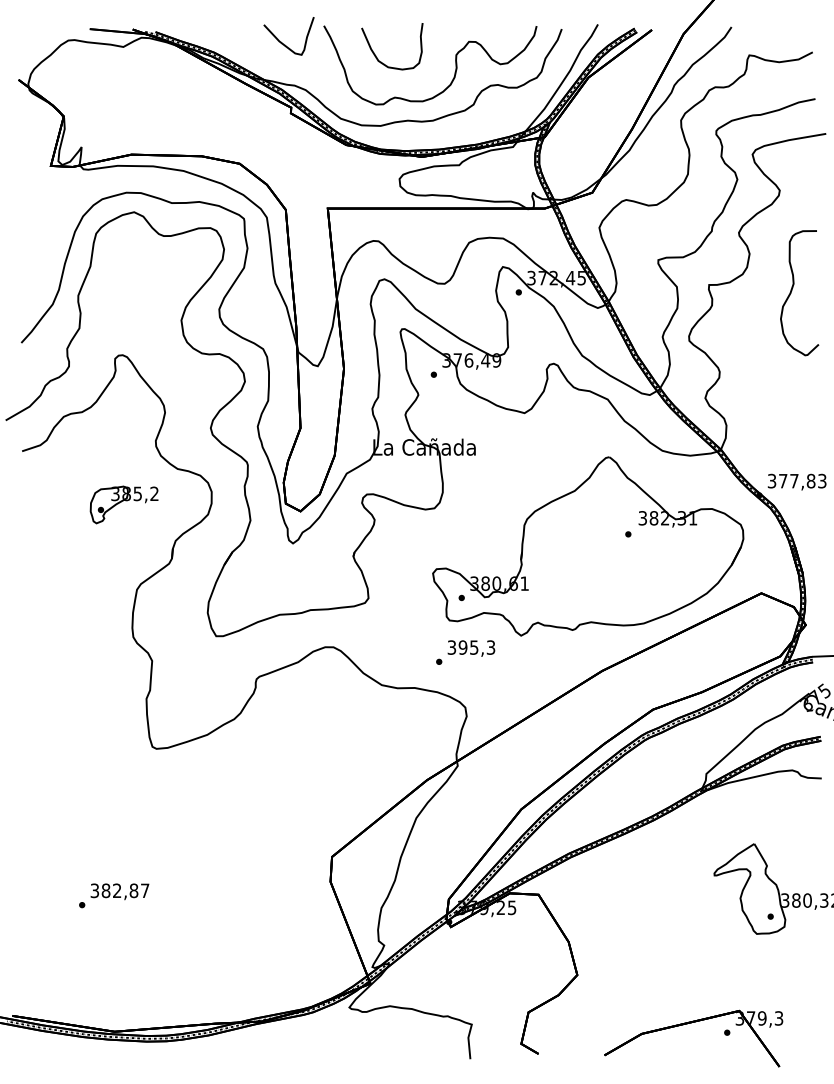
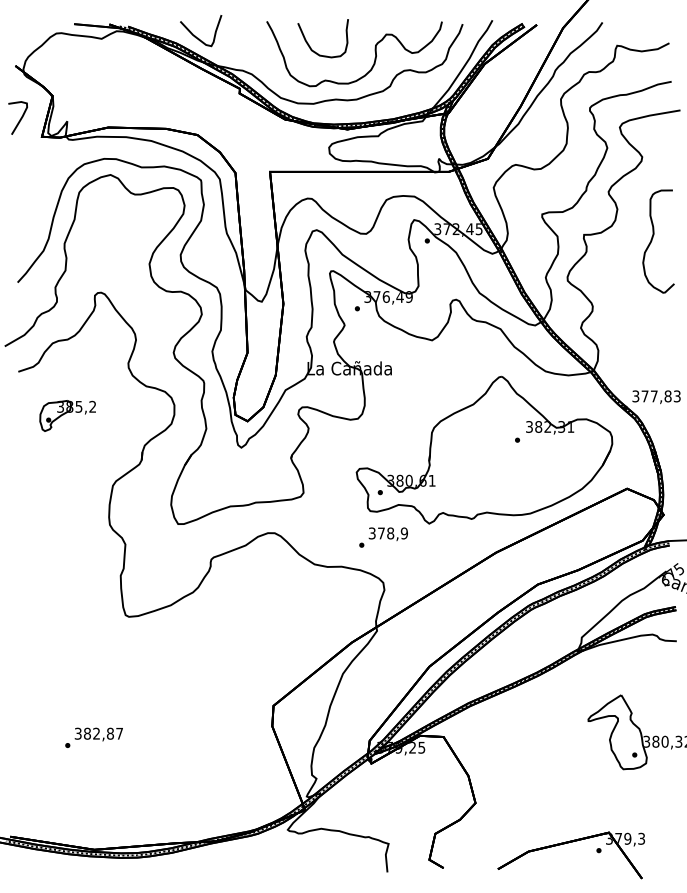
curve: (282, 42) -> (195, 35), moved
curve: (24, 143) -> (20, 118), added
part: (123, 504) -> (67, 415), moved
text: (476, 647) -> (392, 533), 395,3 -> 378,9

